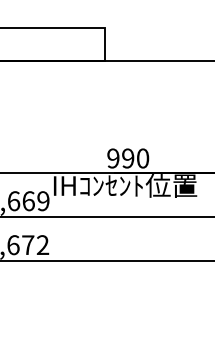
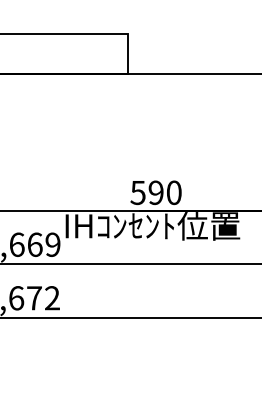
text: (113, 158) -> (138, 192), 990 -> 590

